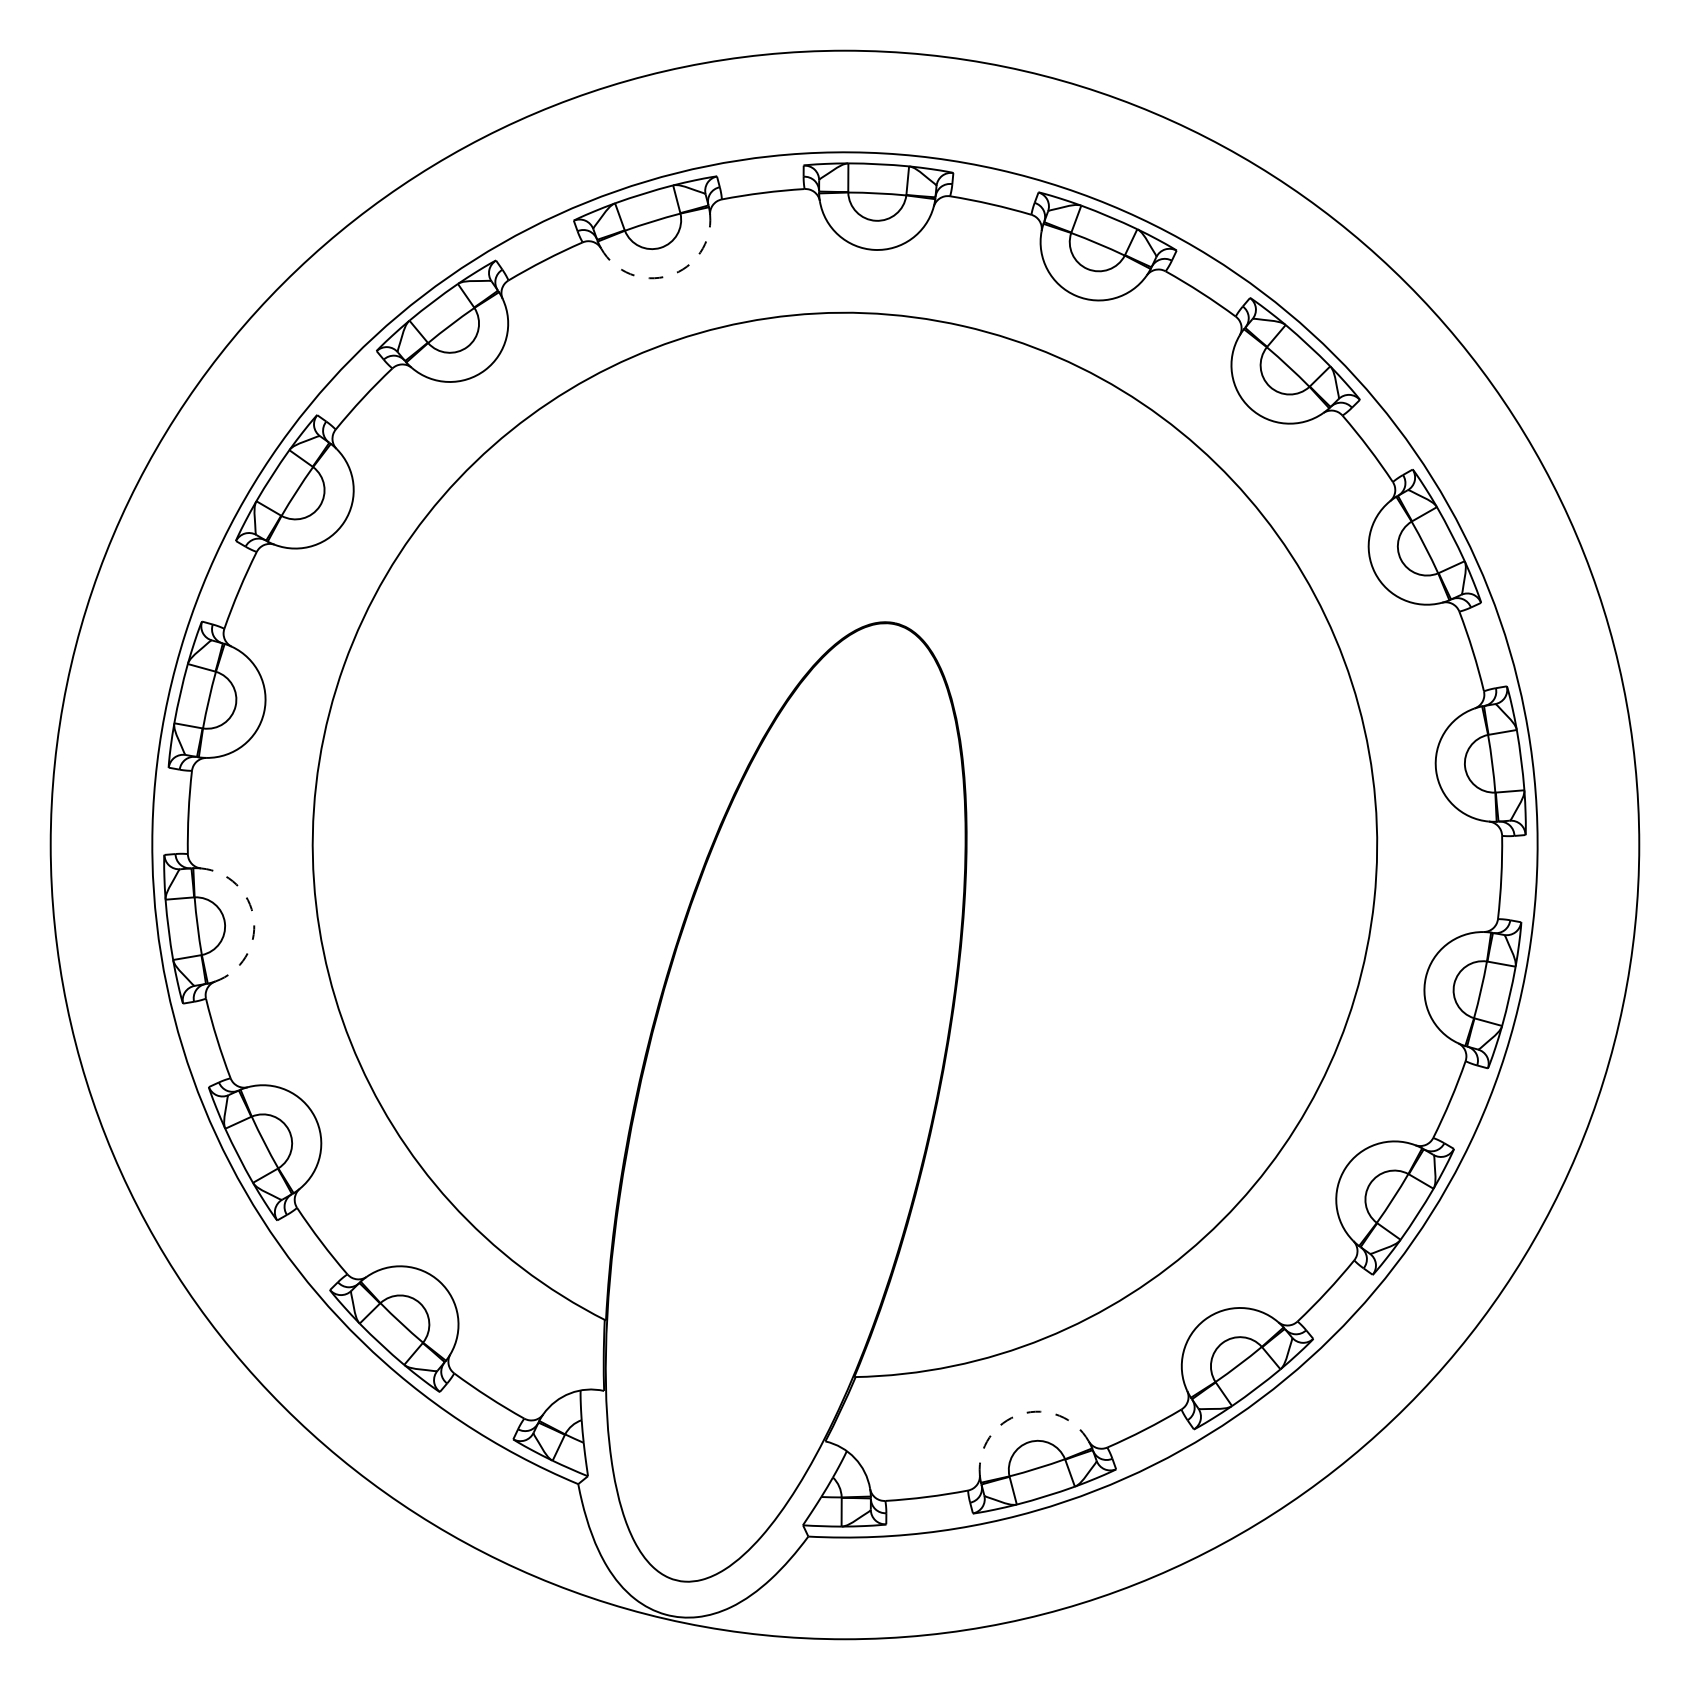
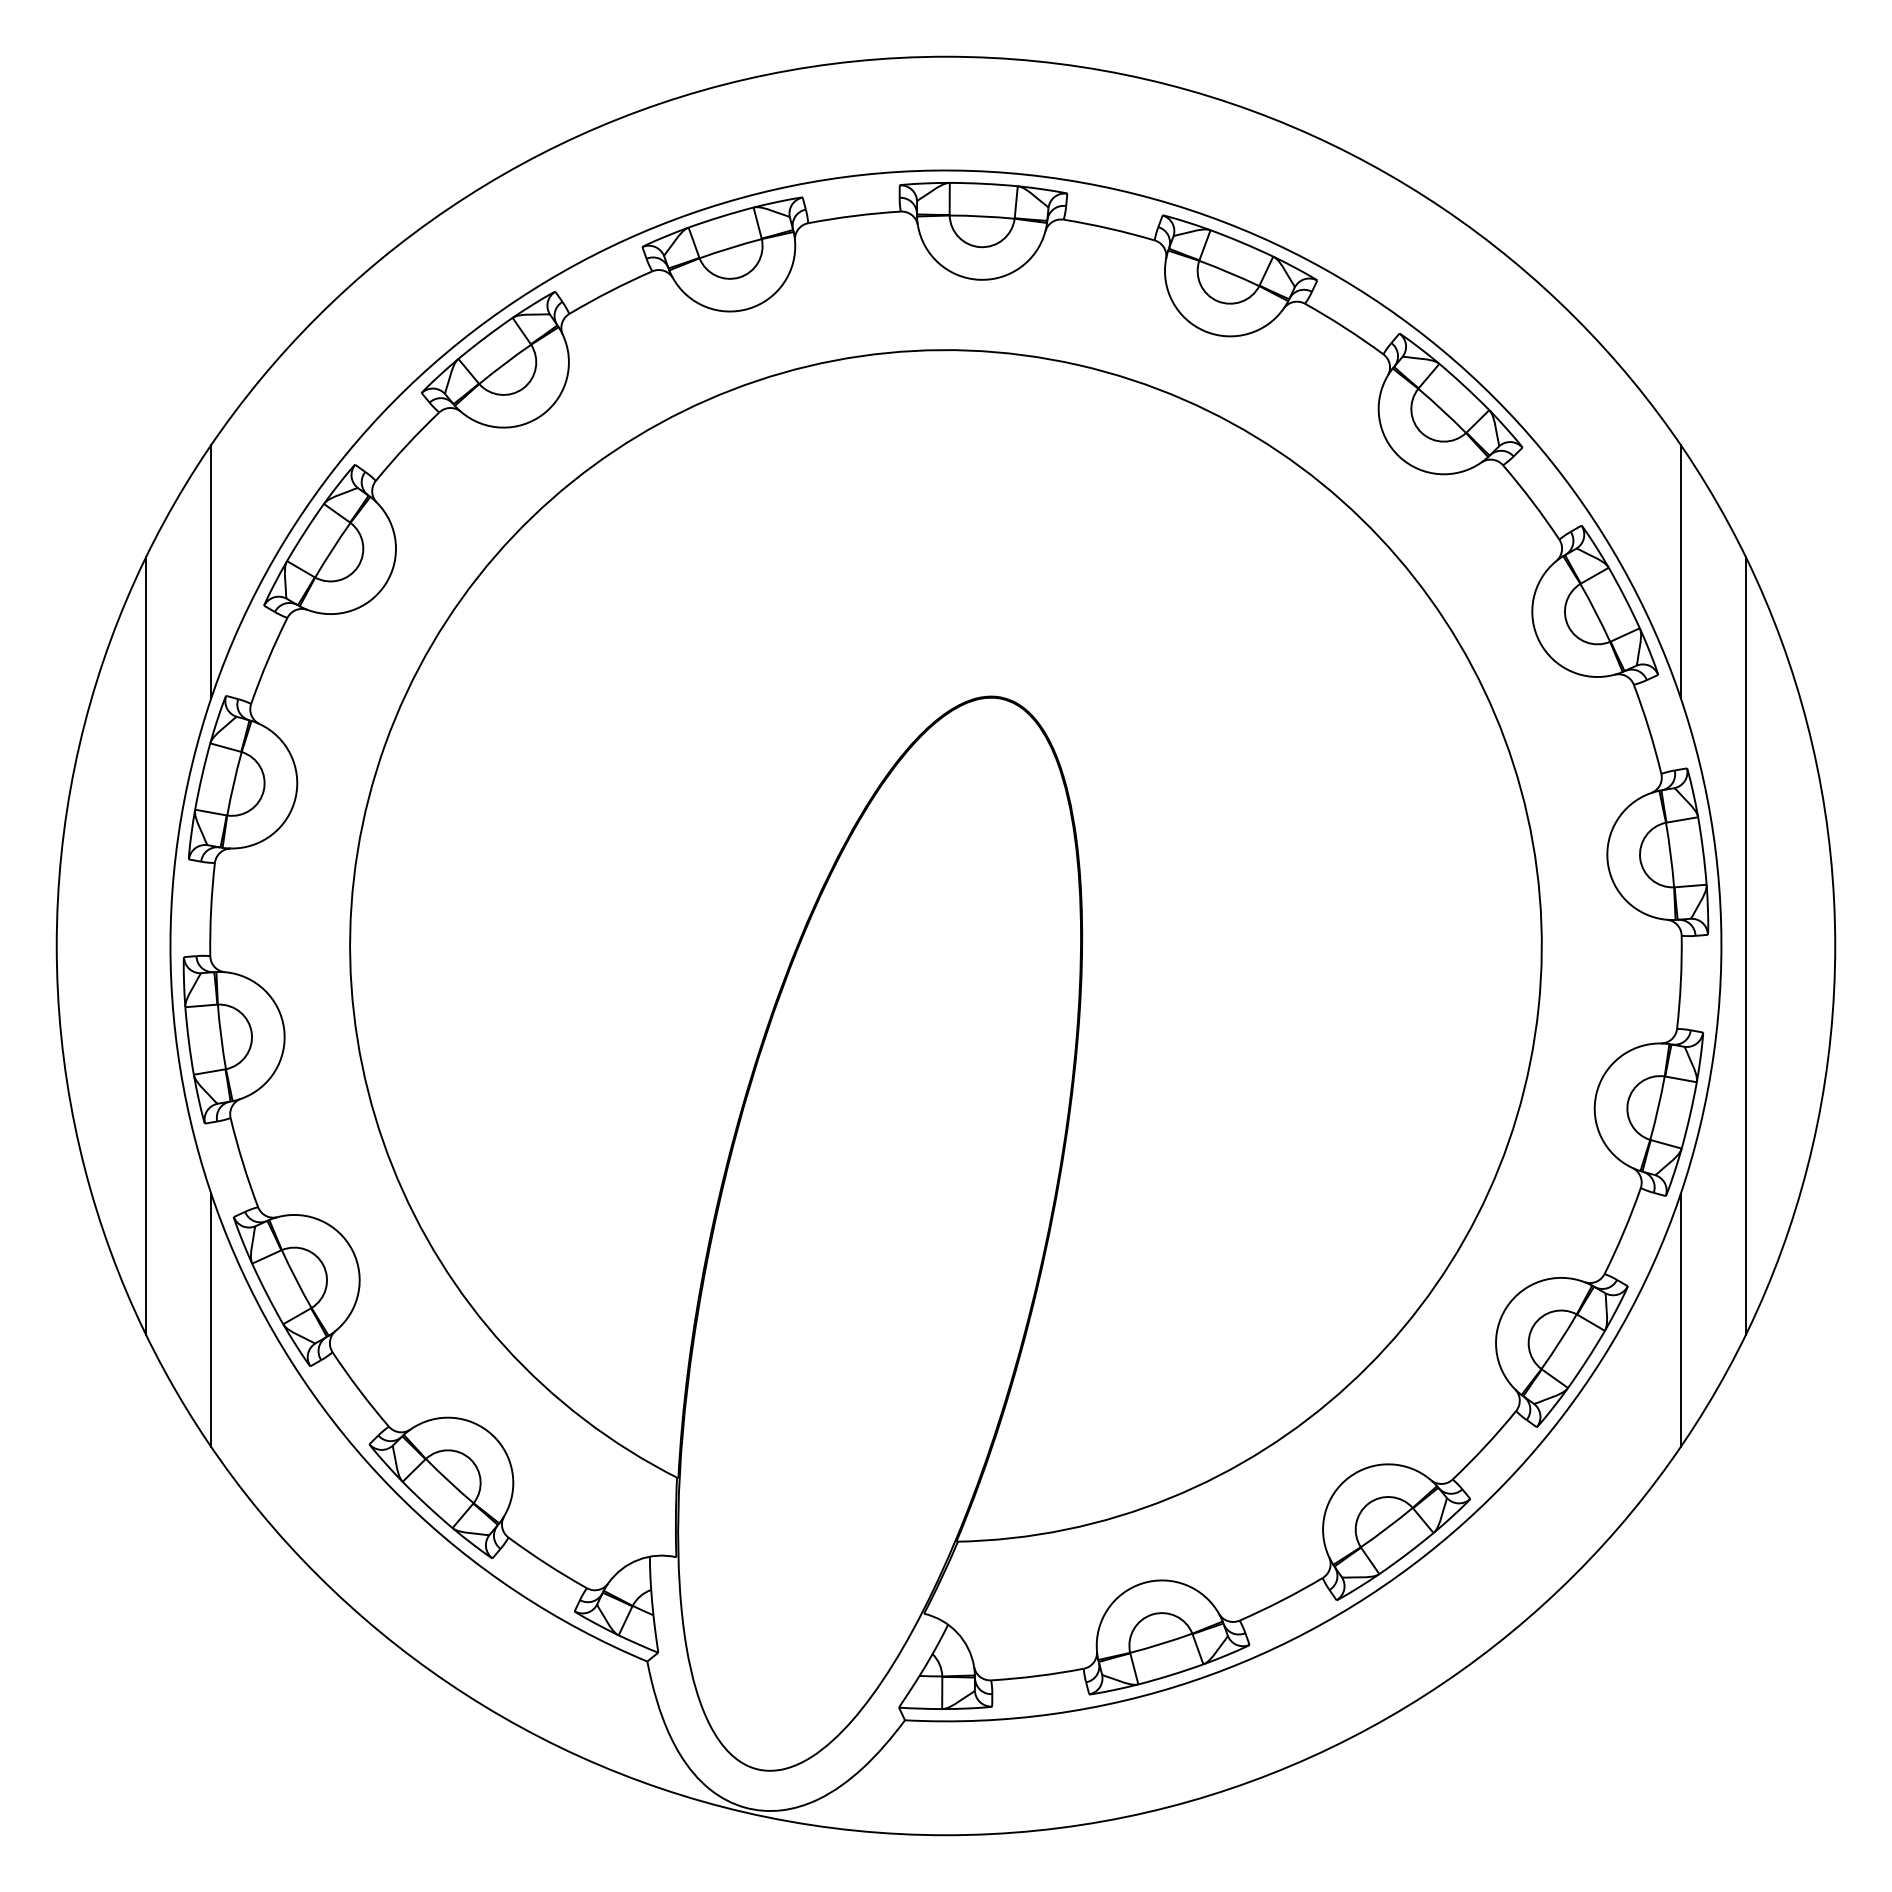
arc: (669, 275) -> (749, 308), dashed -> solid
line: (188, 509) -> (211, 570), added
line: (1501, 509) -> (1680, 570), added
line: (130, 844) -> (146, 945), added
line: (1559, 844) -> (1745, 945), added
arc: (254, 919) -> (284, 1029), dashed -> solid
line: (188, 1179) -> (211, 1320), added
line: (1501, 1179) -> (1680, 1320), added
arc: (1020, 1414) -> (1142, 1583), dashed -> solid

